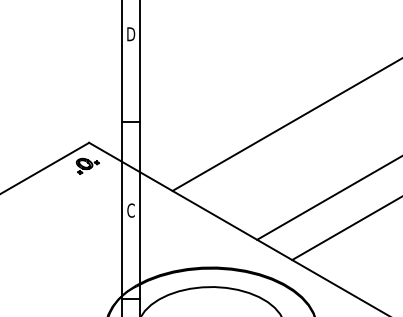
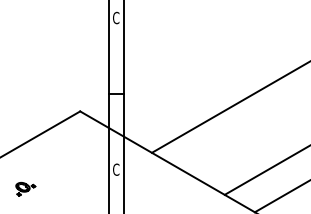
text: (131, 34) -> (116, 18), D -> C
part: (87, 165) -> (25, 188), moved

